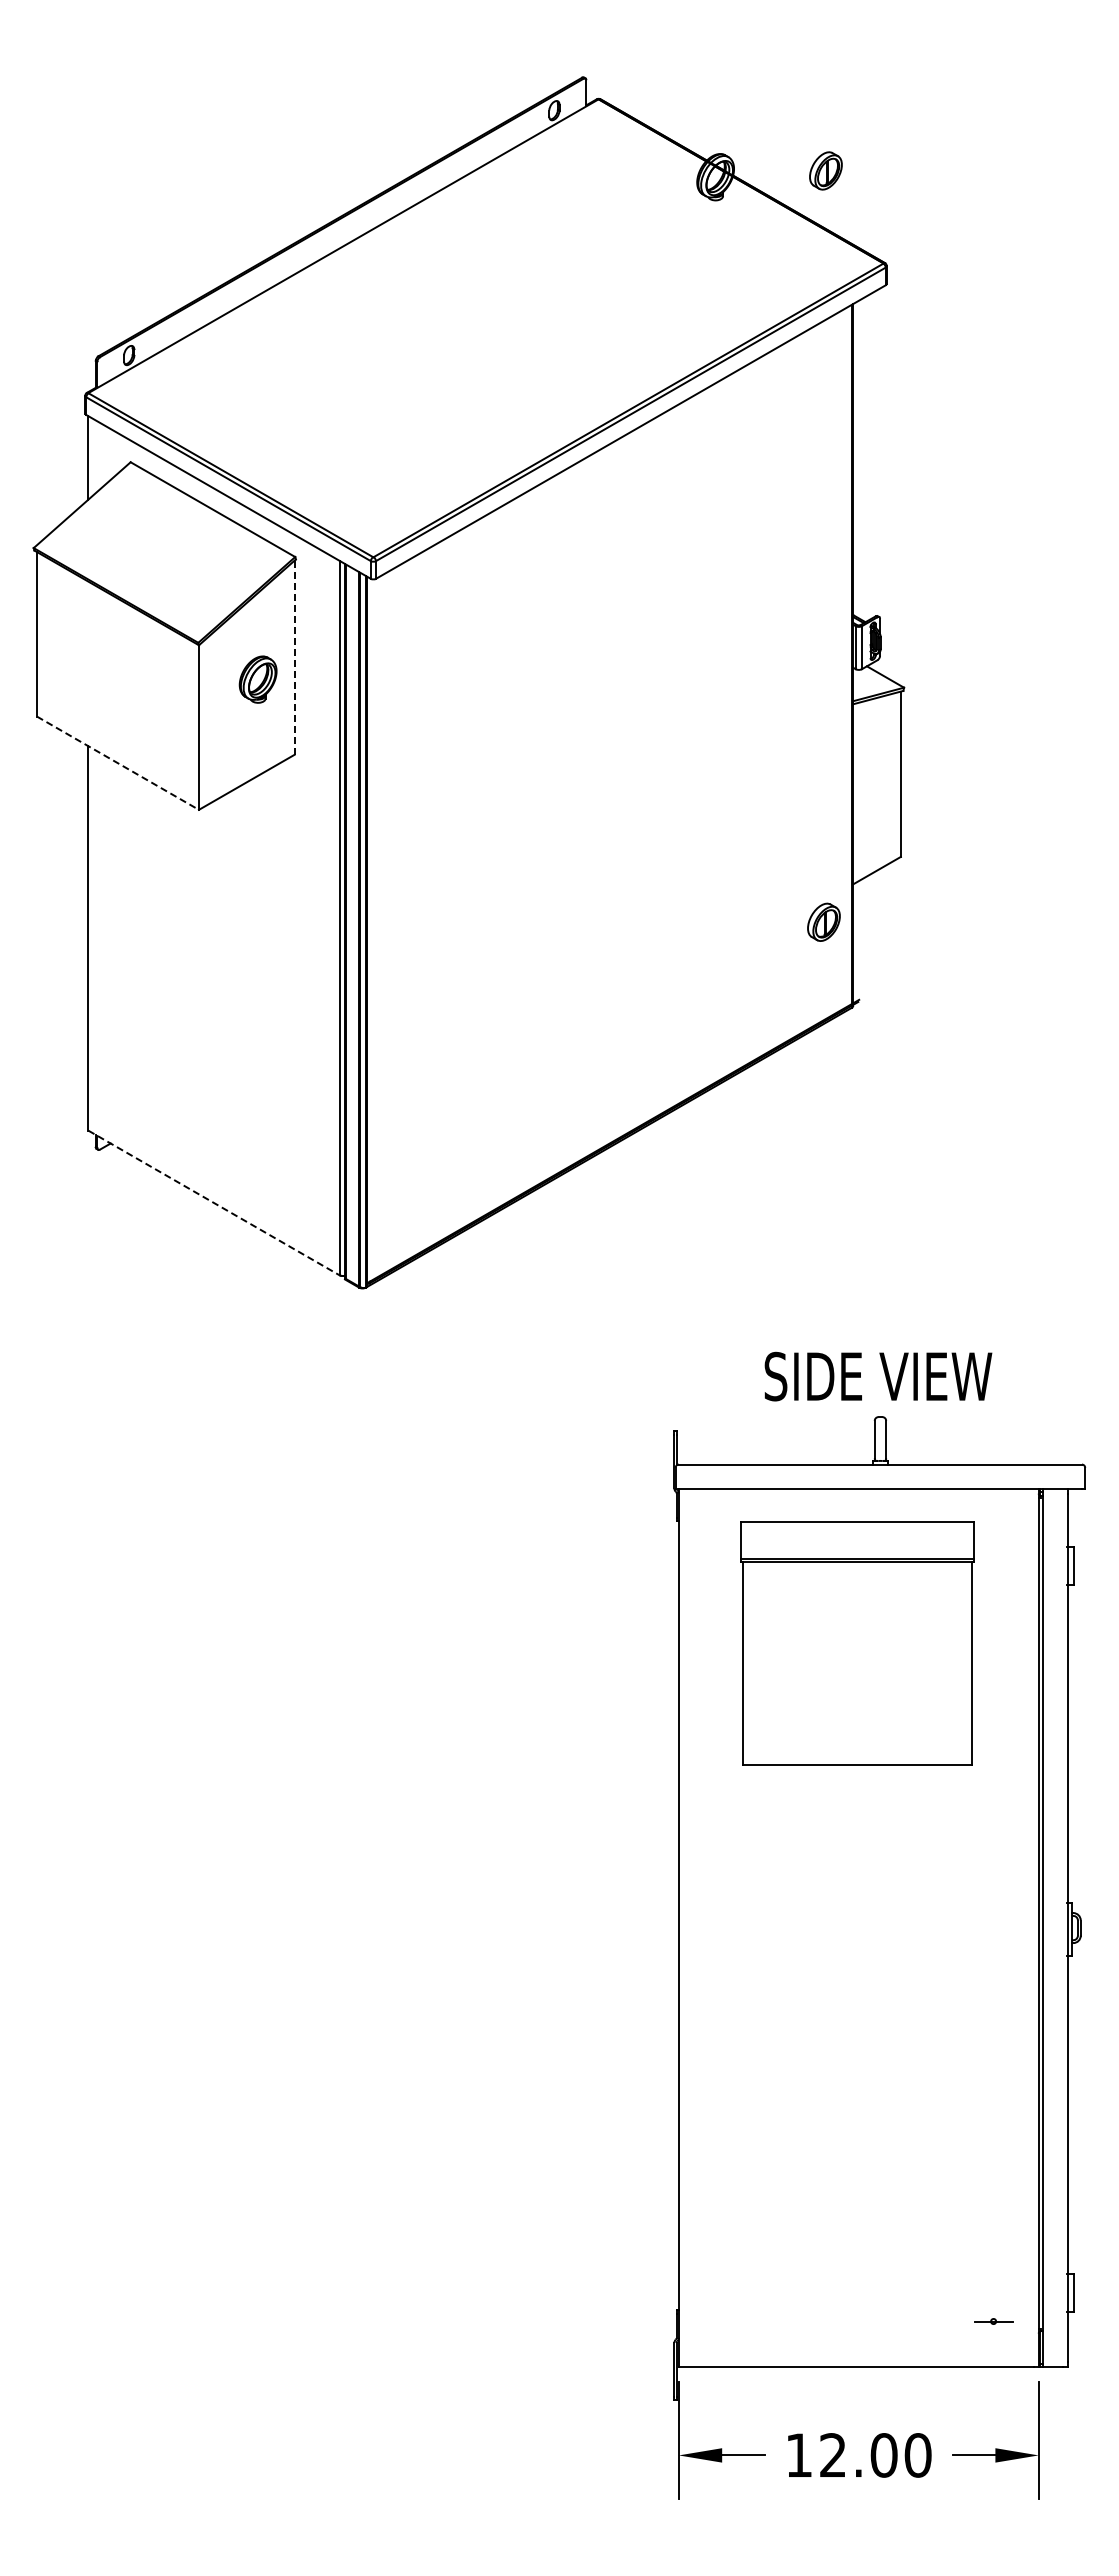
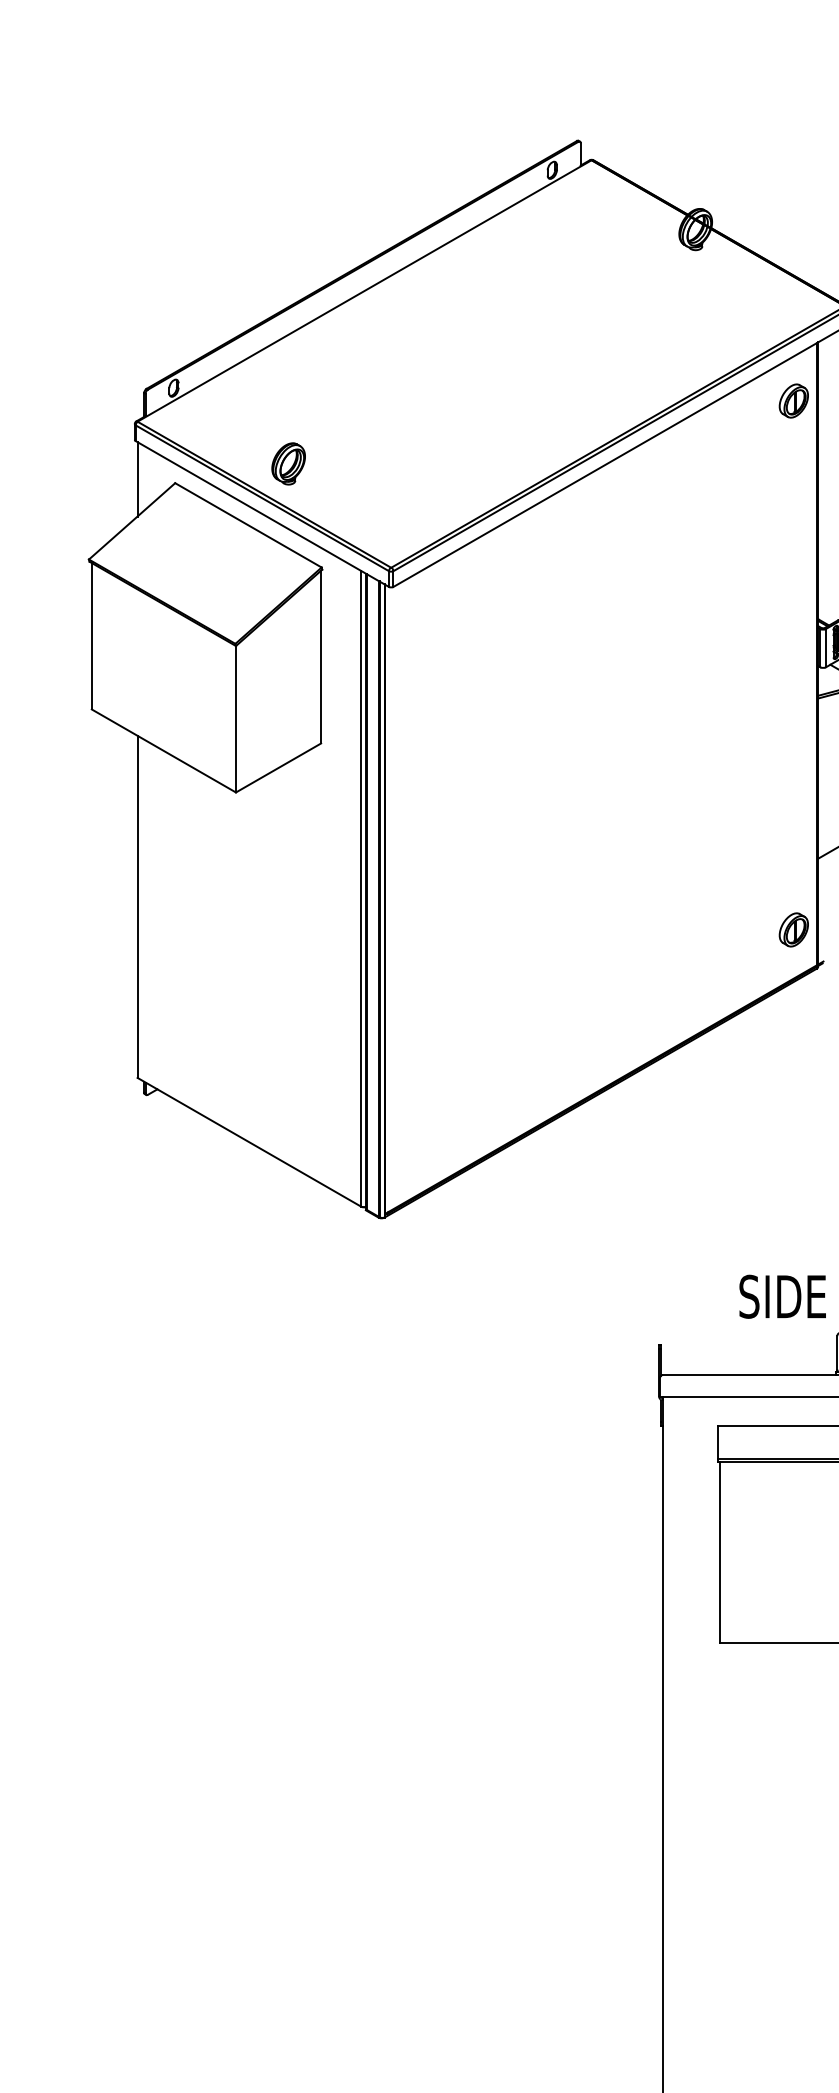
part: (825, 170) -> (793, 400), moved
line: (294, 657) -> (320, 656), dashed -> solid
part: (257, 679) -> (288, 463), moved
line: (118, 763) -> (164, 751), dashed -> solid
part: (823, 921) -> (793, 929), moved
line: (213, 1202) -> (248, 1141), dashed -> solid

